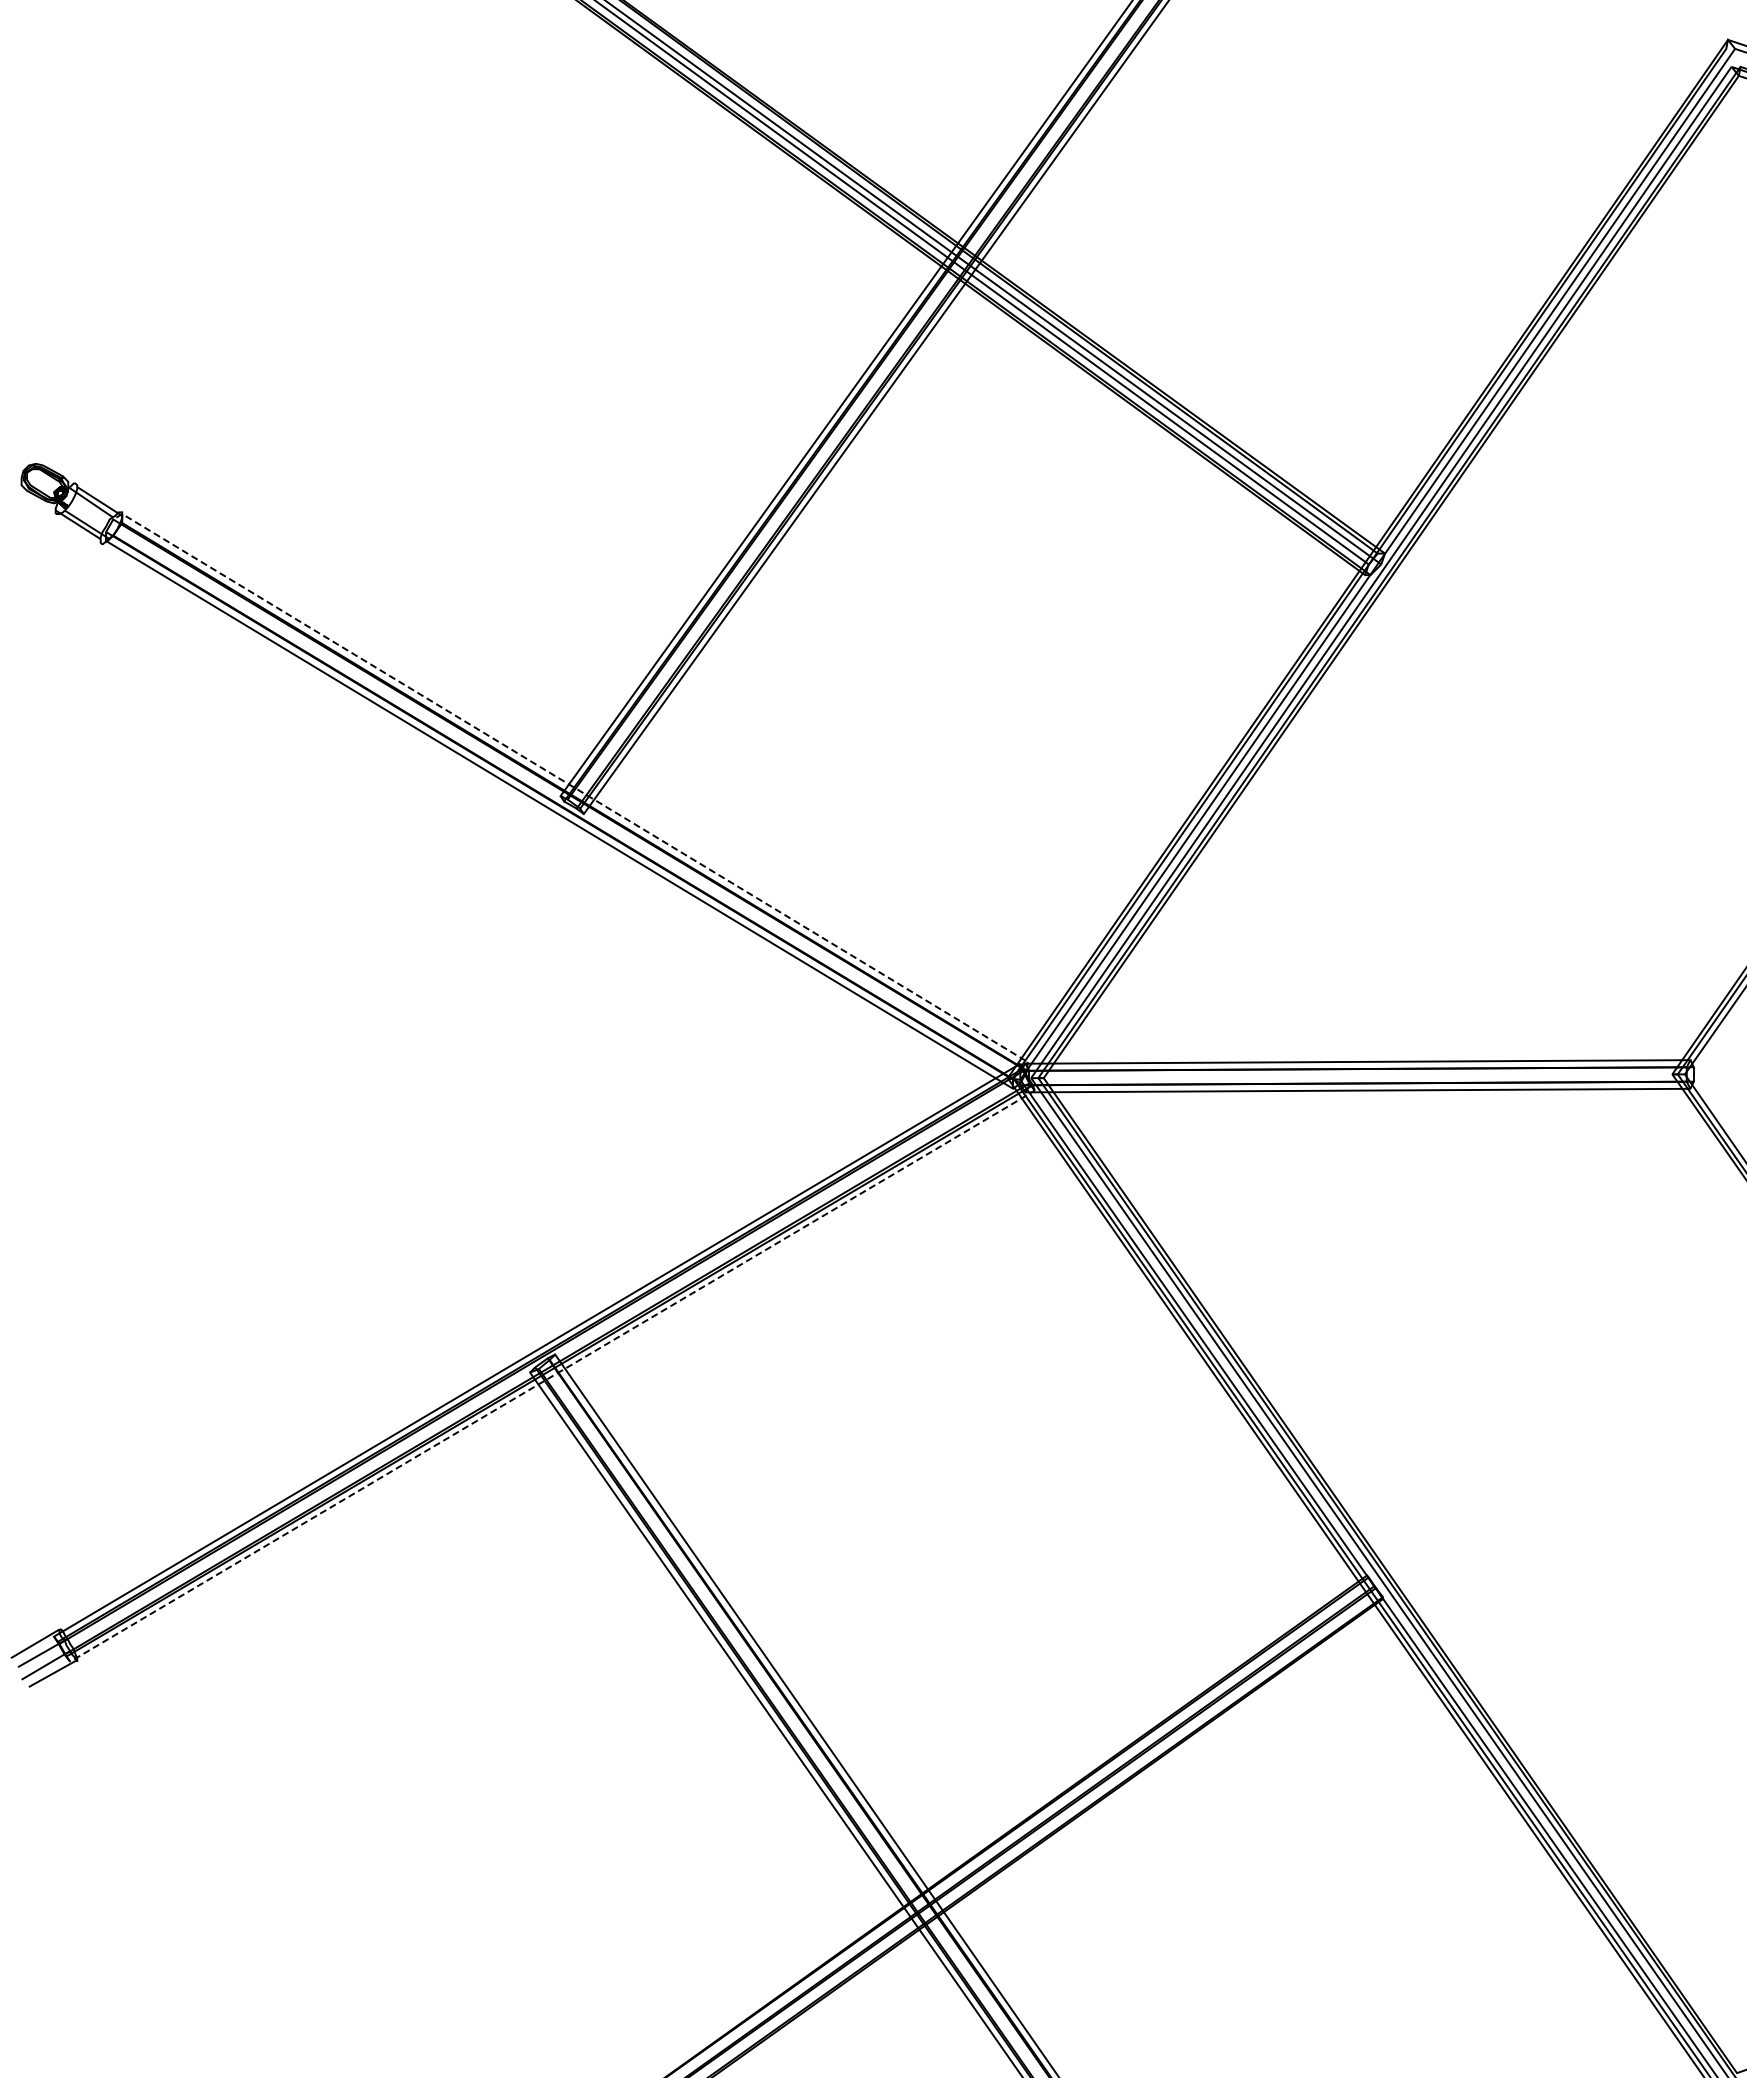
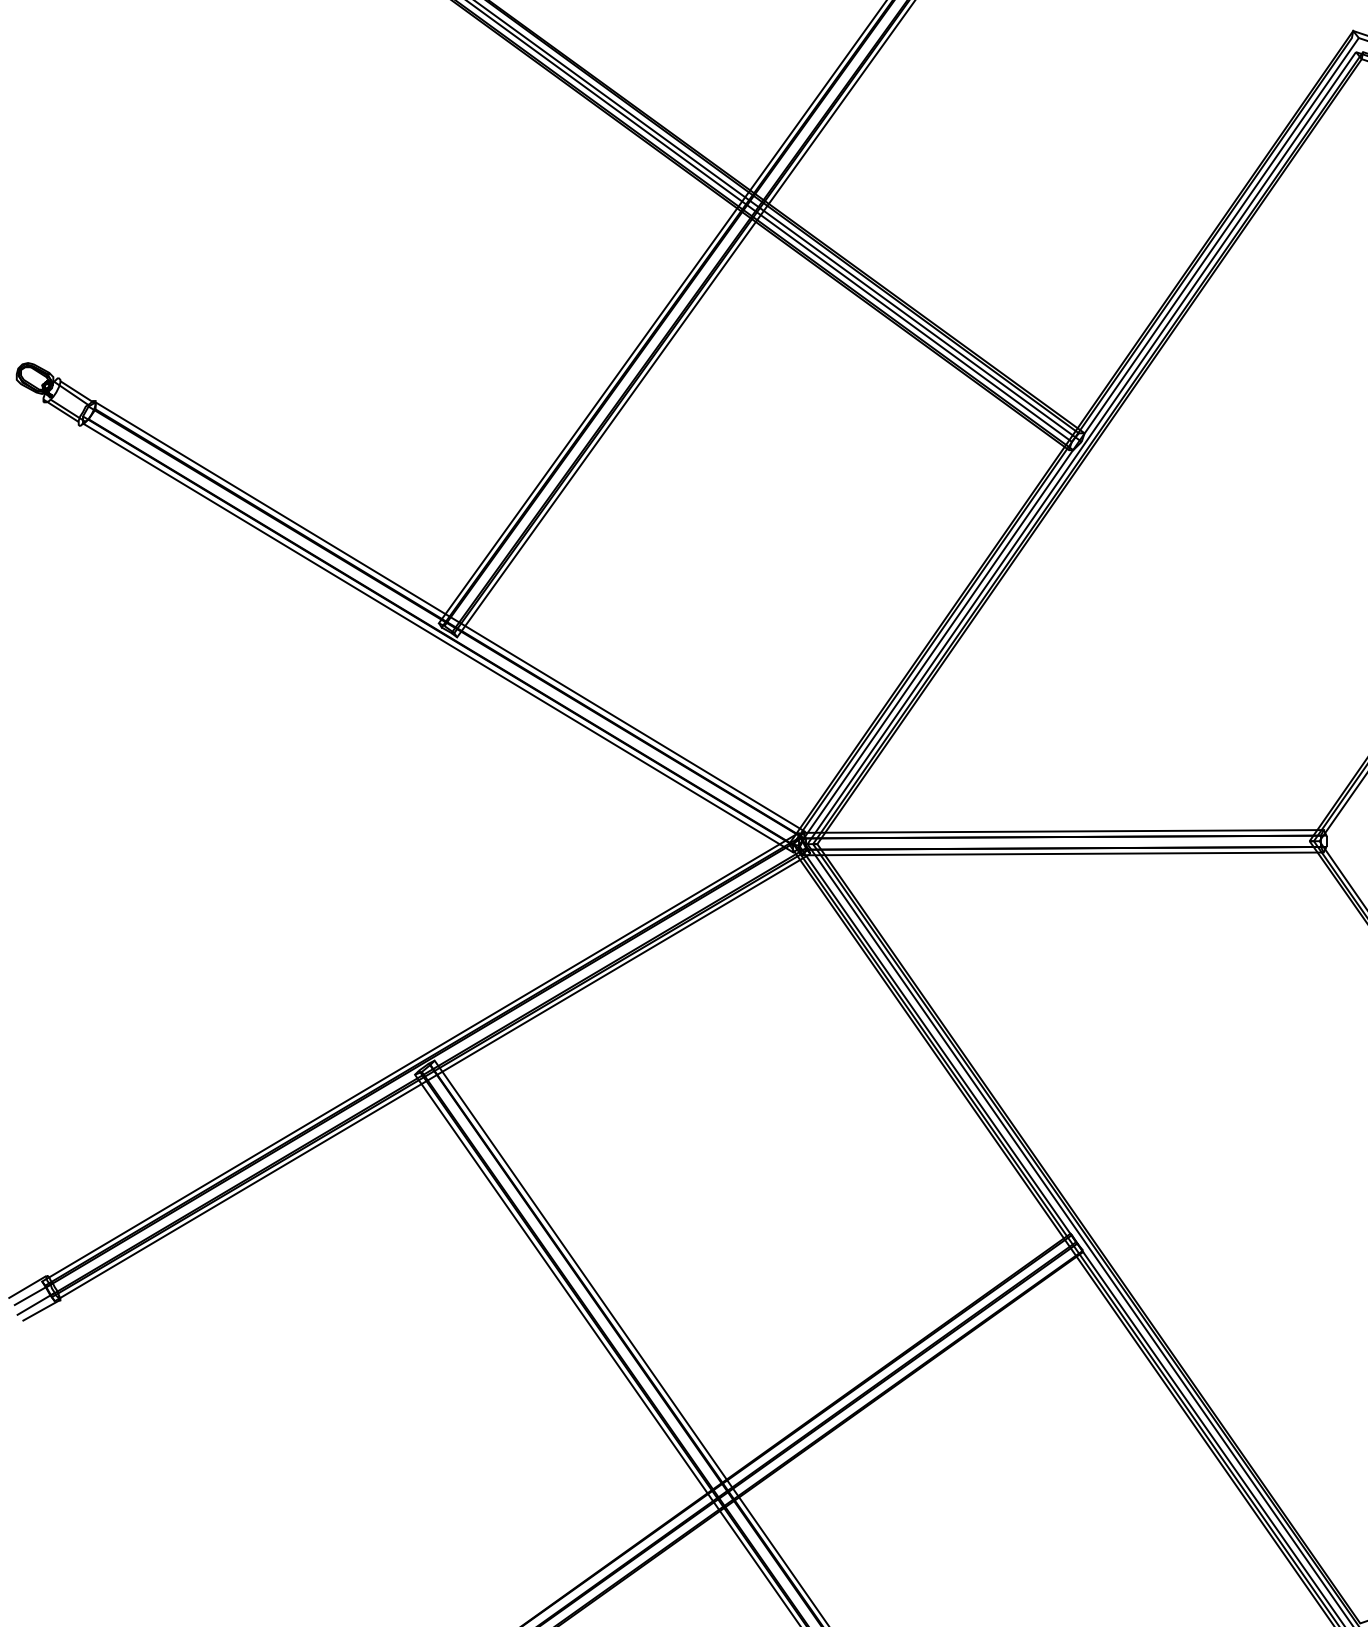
line: (573, 787) -> (449, 616), dashed -> solid
line: (549, 1378) -> (430, 1079), dashed -> solid

